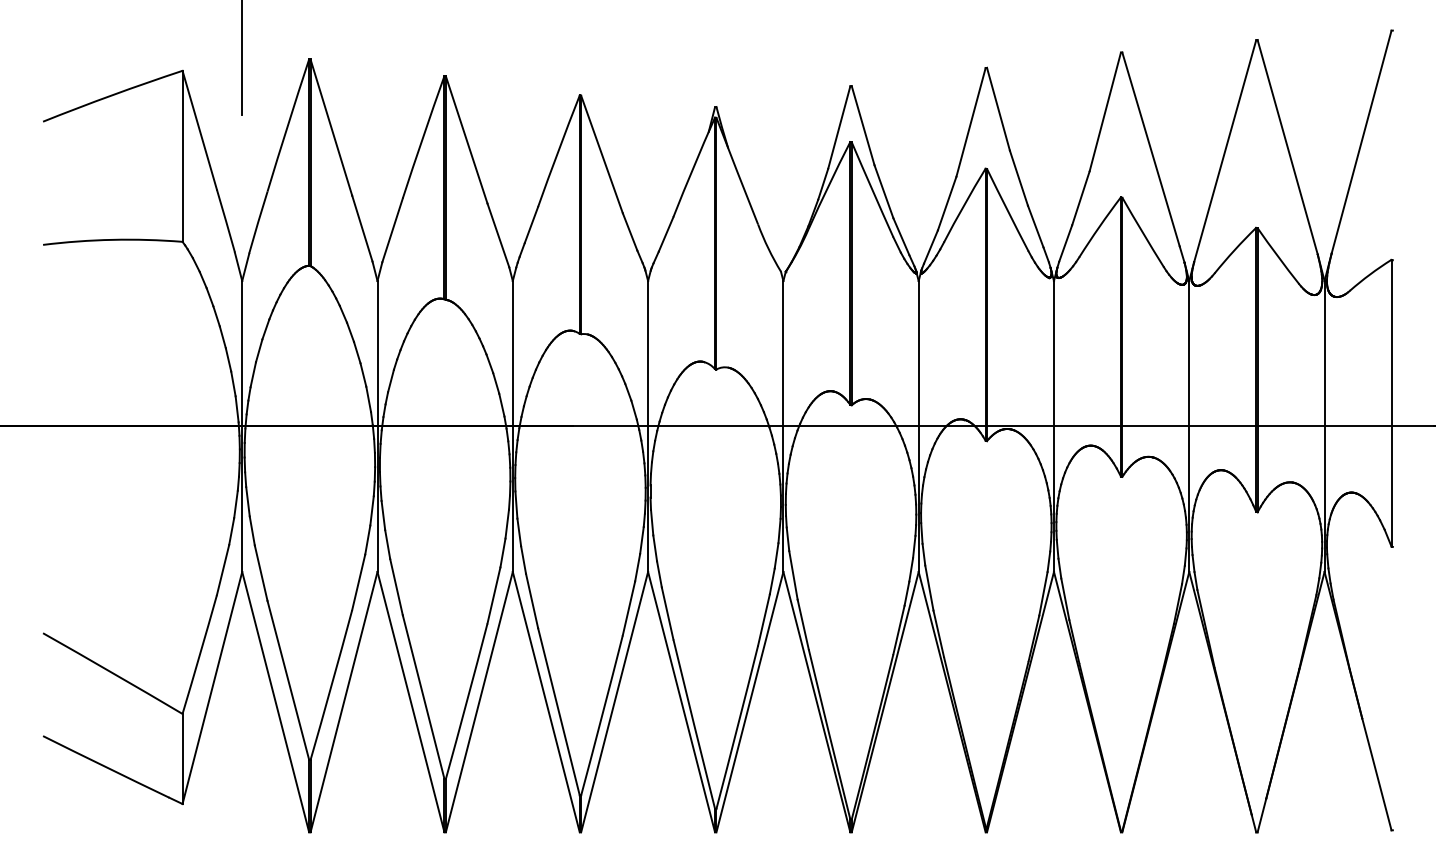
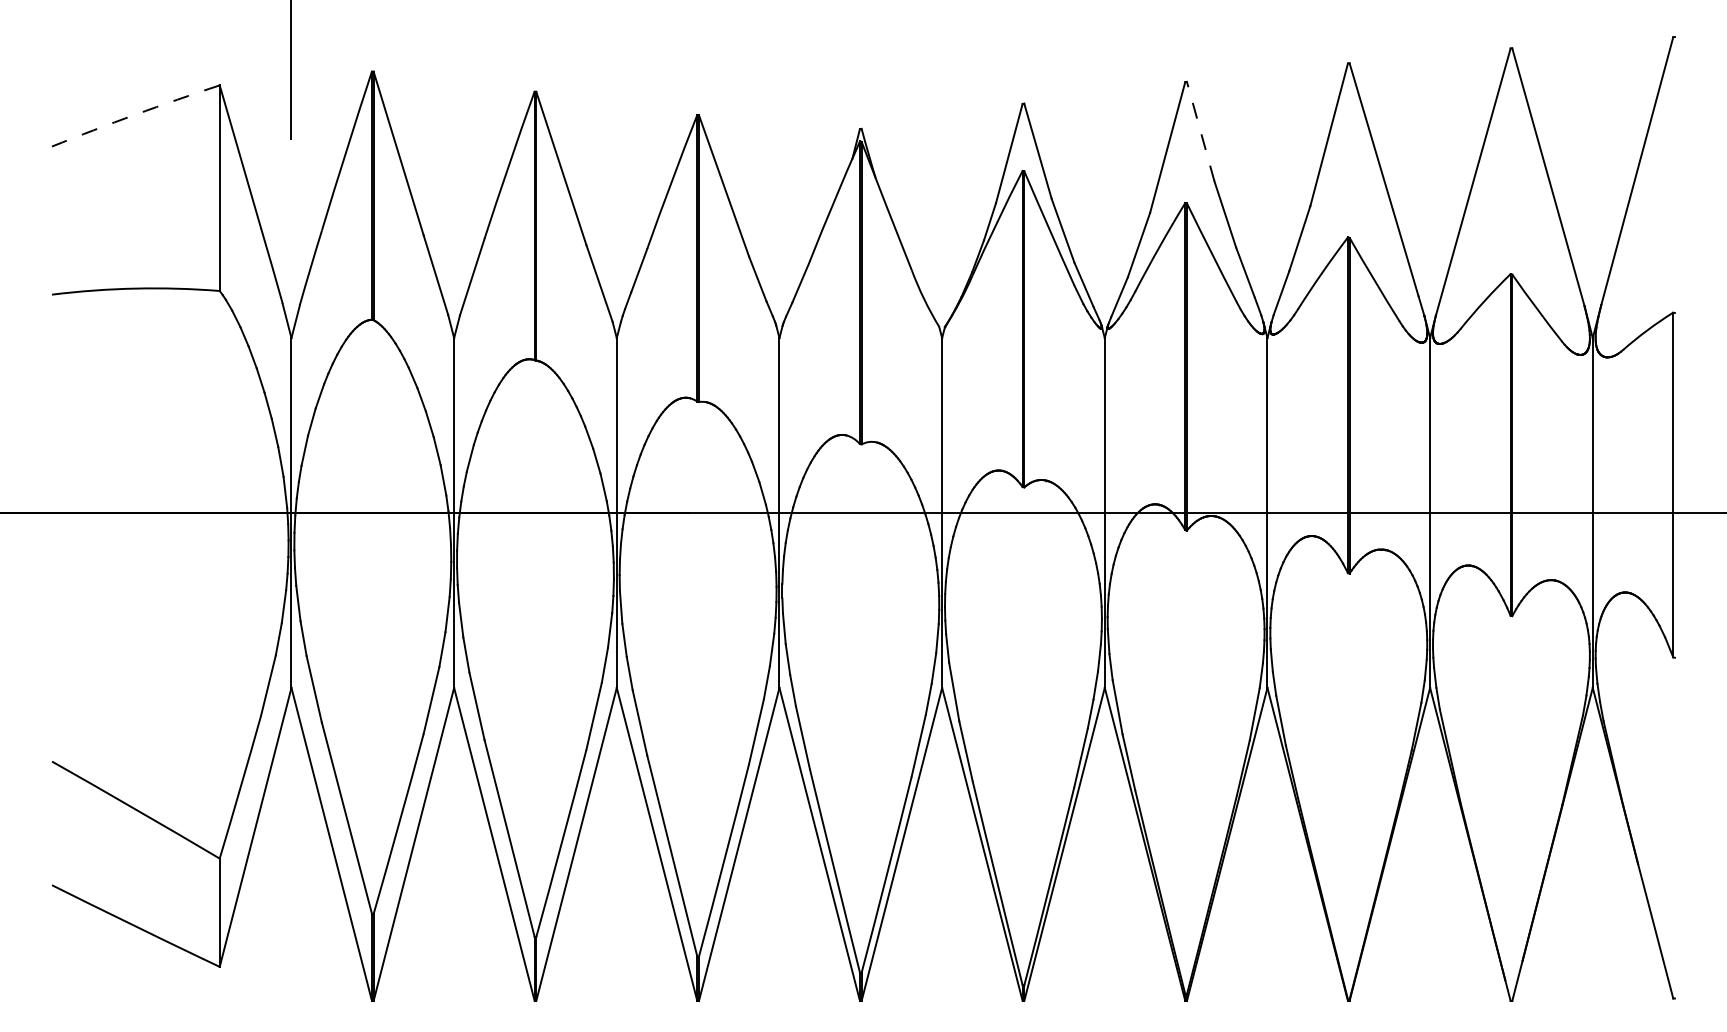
arc: (112, 95) -> (135, 115), solid -> dashed
line: (998, 109) -> (1200, 131), solid -> dashed

